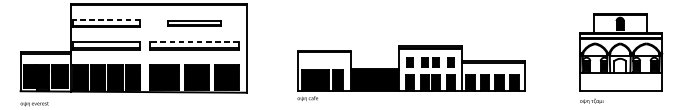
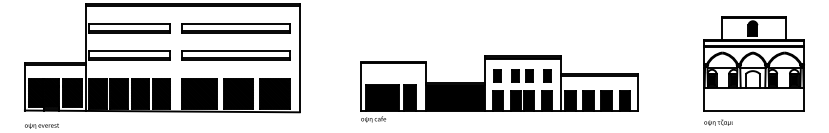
line: (106, 19) -> (129, 23), dashed -> solid
part: (194, 23) -> (235, 28), size x1.67
line: (194, 41) -> (235, 50), dashed -> solid

